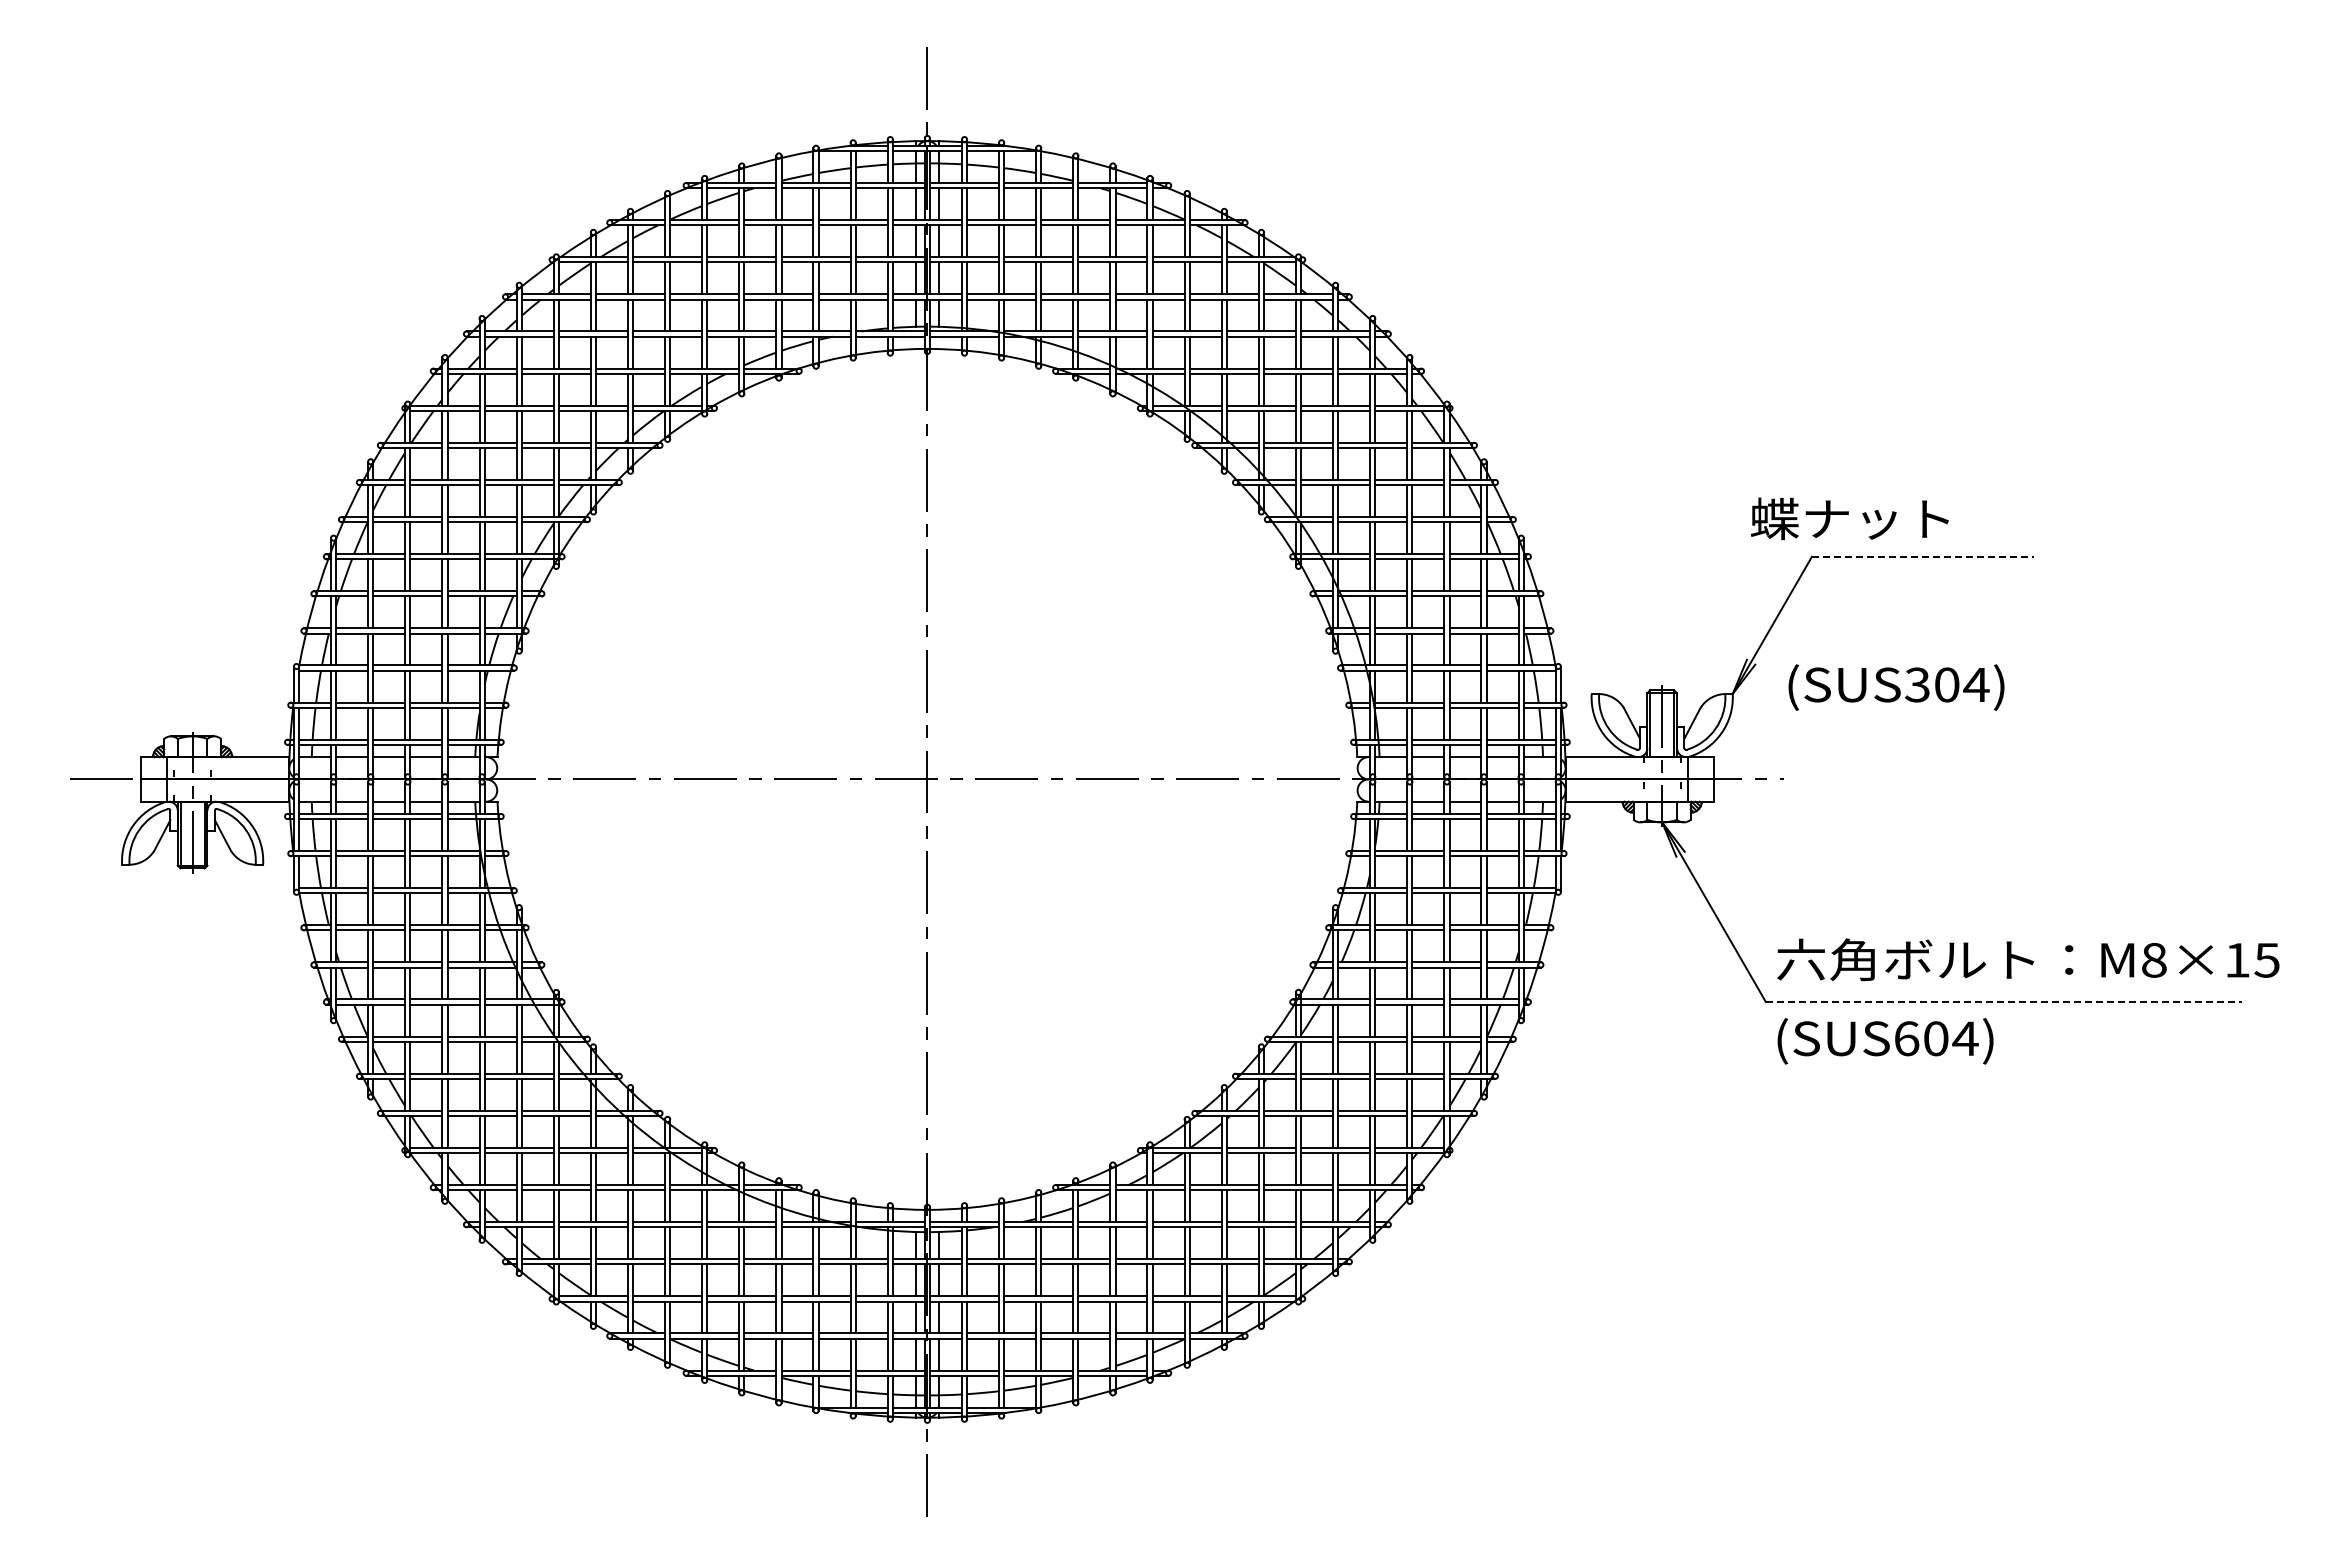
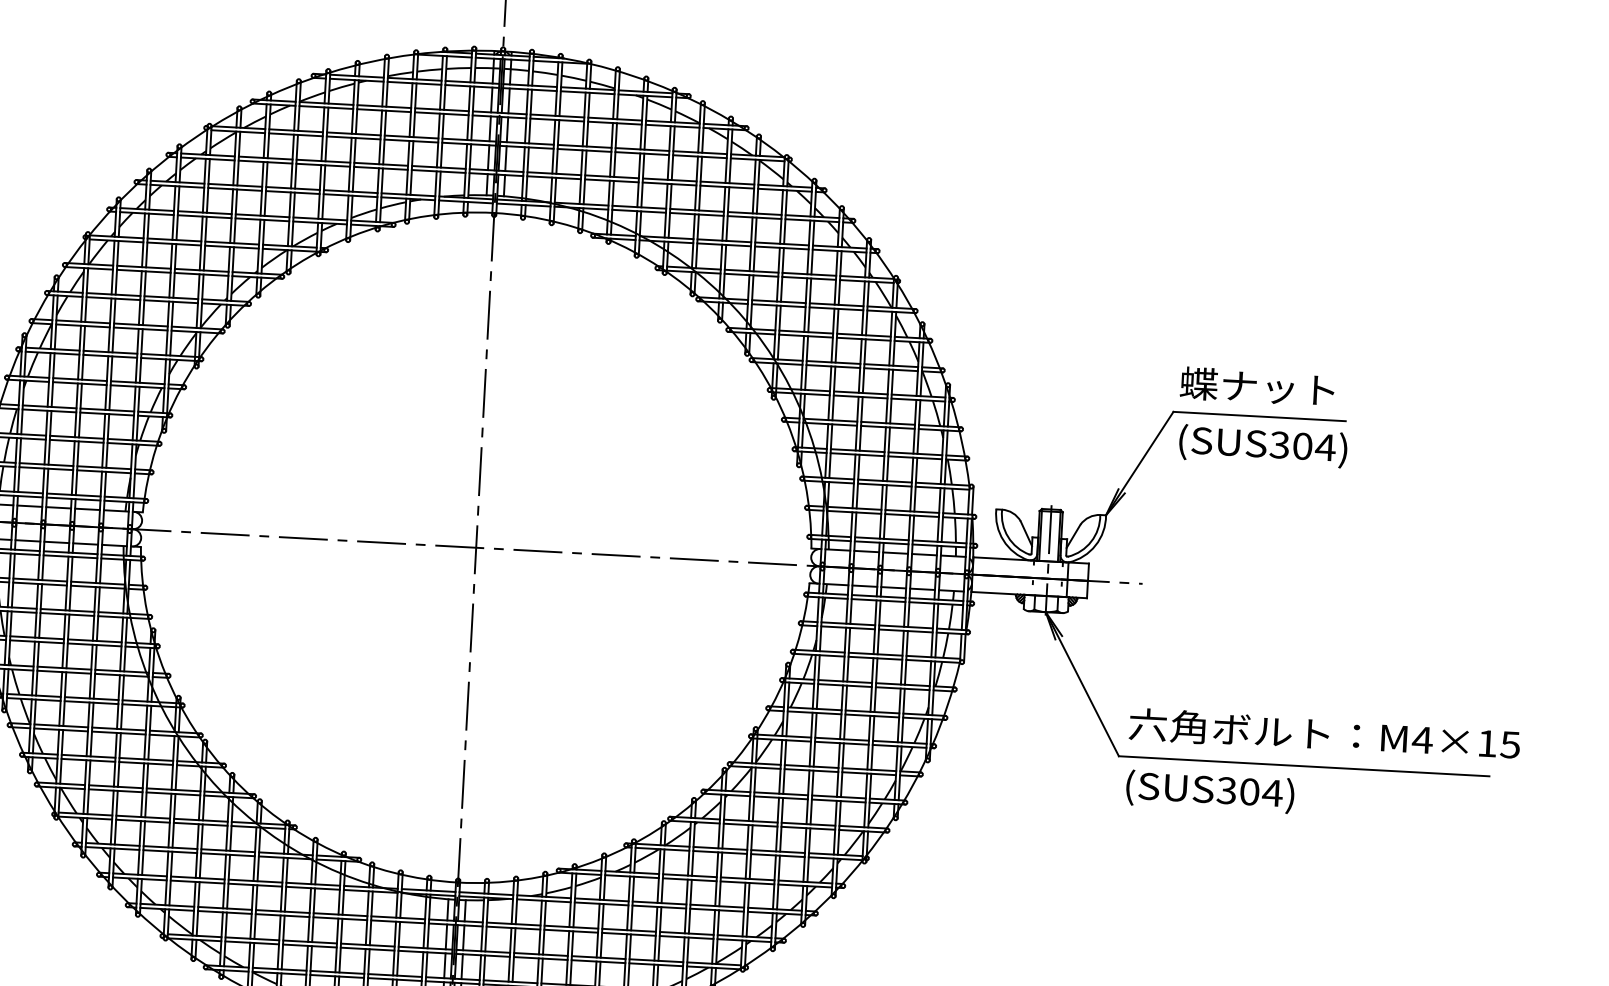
text: (1849, 518) -> (1257, 386), moved
line: (1922, 556) -> (1259, 416), dashed -> solid
text: (1896, 687) -> (1263, 446), moved
text: (2153, 960) -> (1422, 740), M8×15 -> M4×15
line: (2004, 1002) -> (1304, 766), dashed -> solid
text: (1906, 1038) -> (1226, 790), (SUS604) -> (SUS304)

